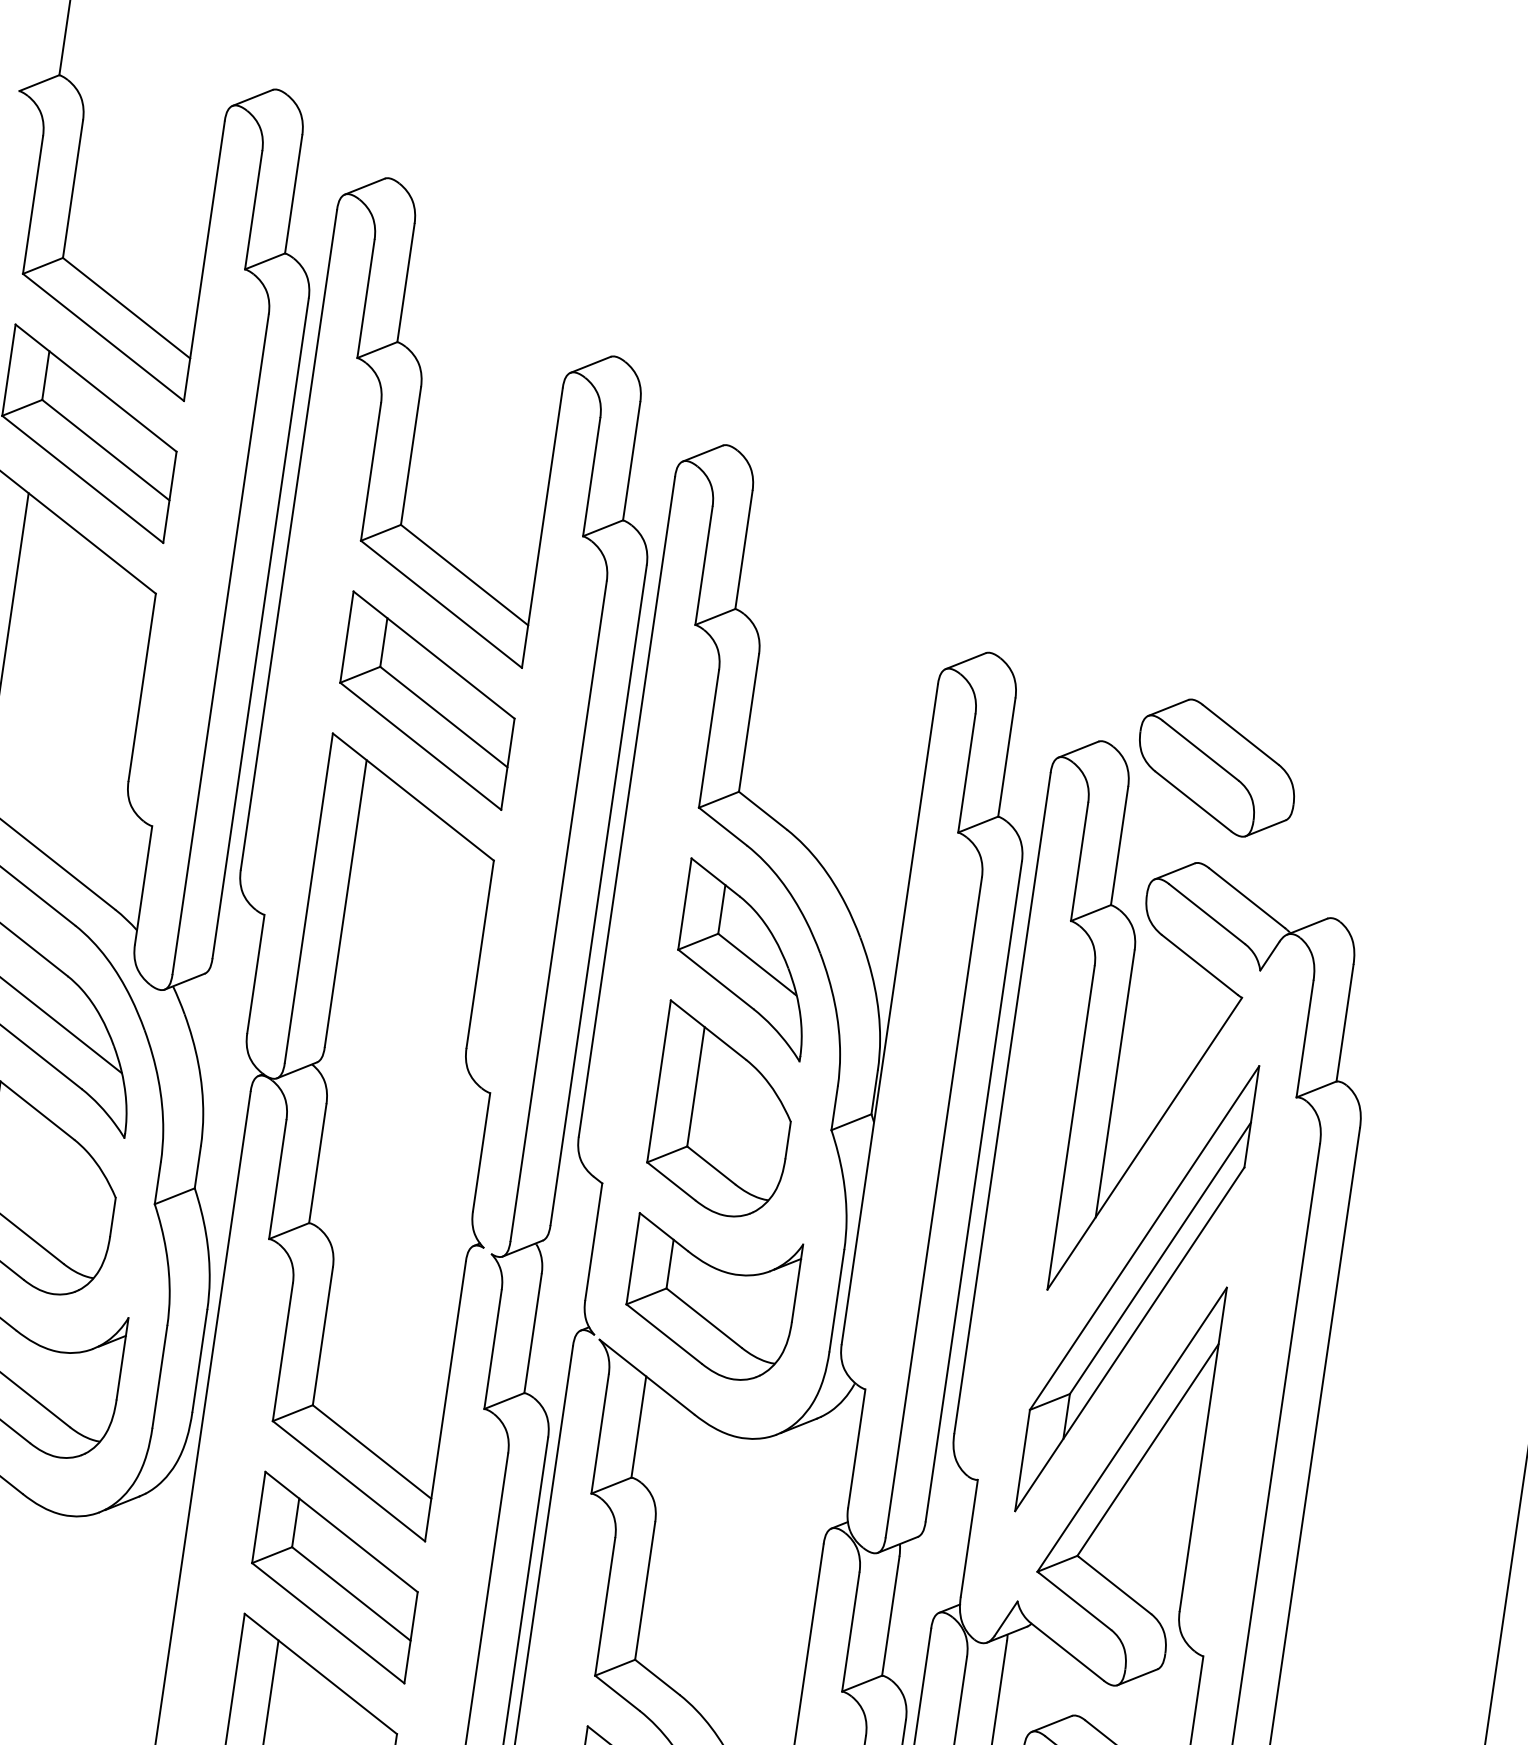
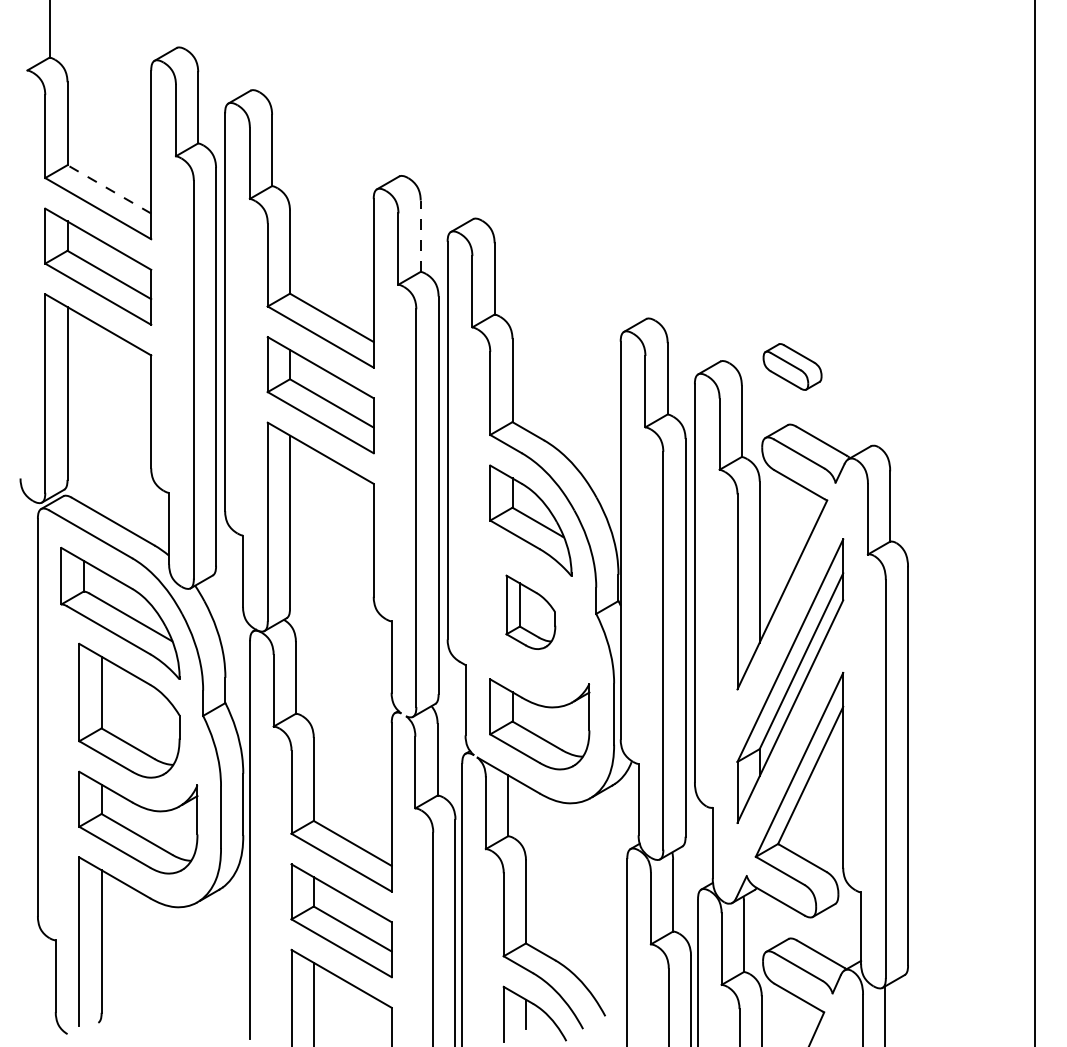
line: (125, 308) -> (108, 189), solid -> dashed
line: (631, 461) -> (420, 236), solid -> dashed
part: (1216, 767) -> (792, 366), size x0.6
part: (722, 1111) -> (530, 612), size x0.6

